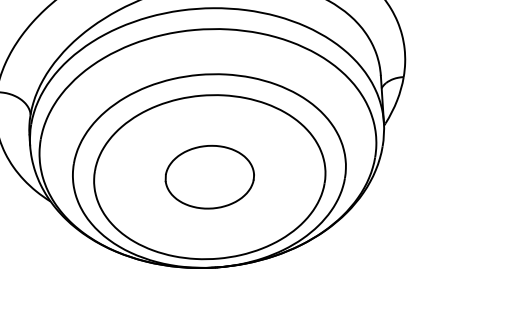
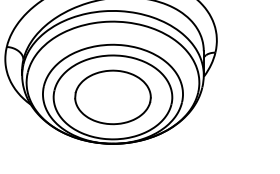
part: (208, 177) -> (112, 97), size x1.67

